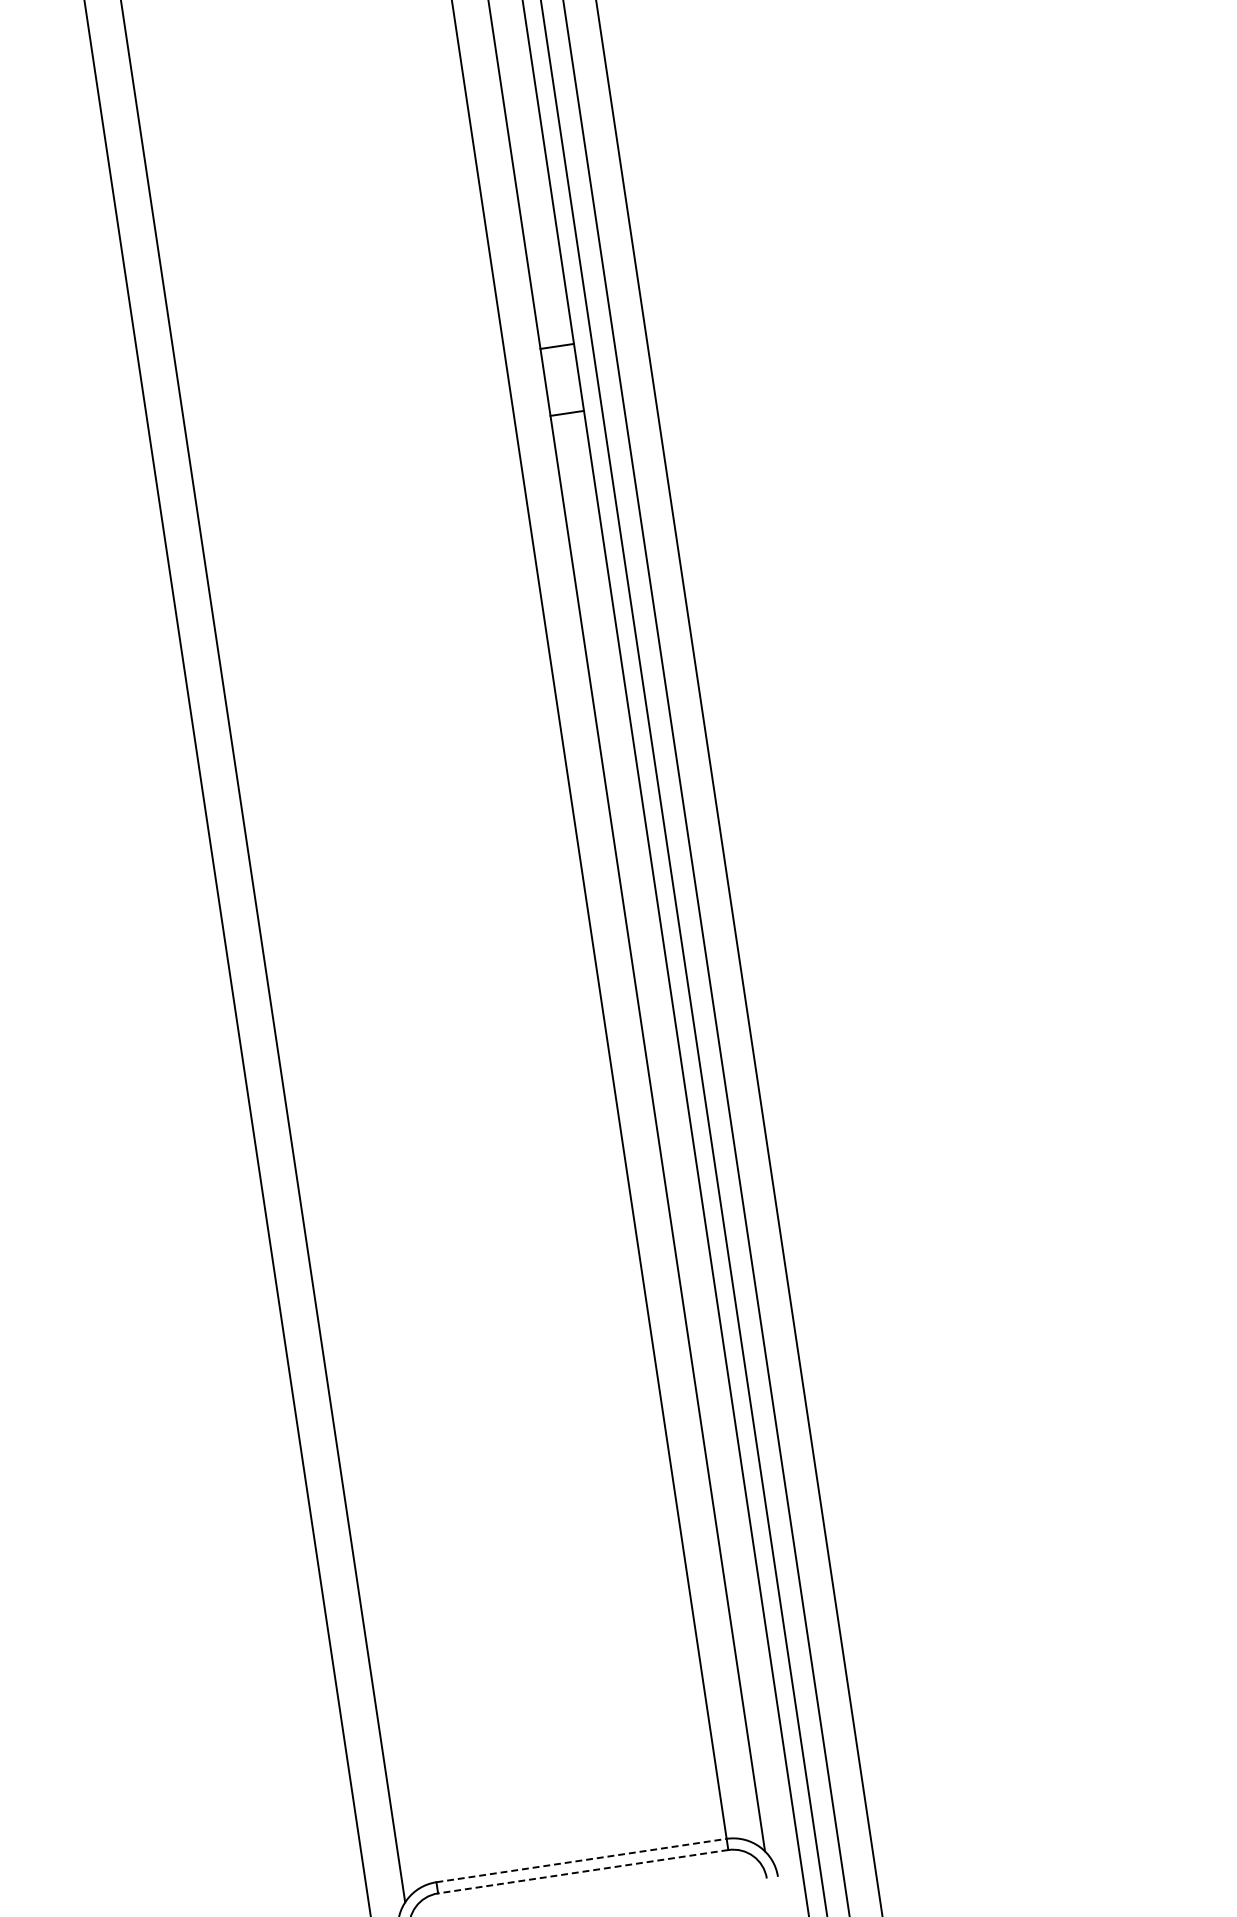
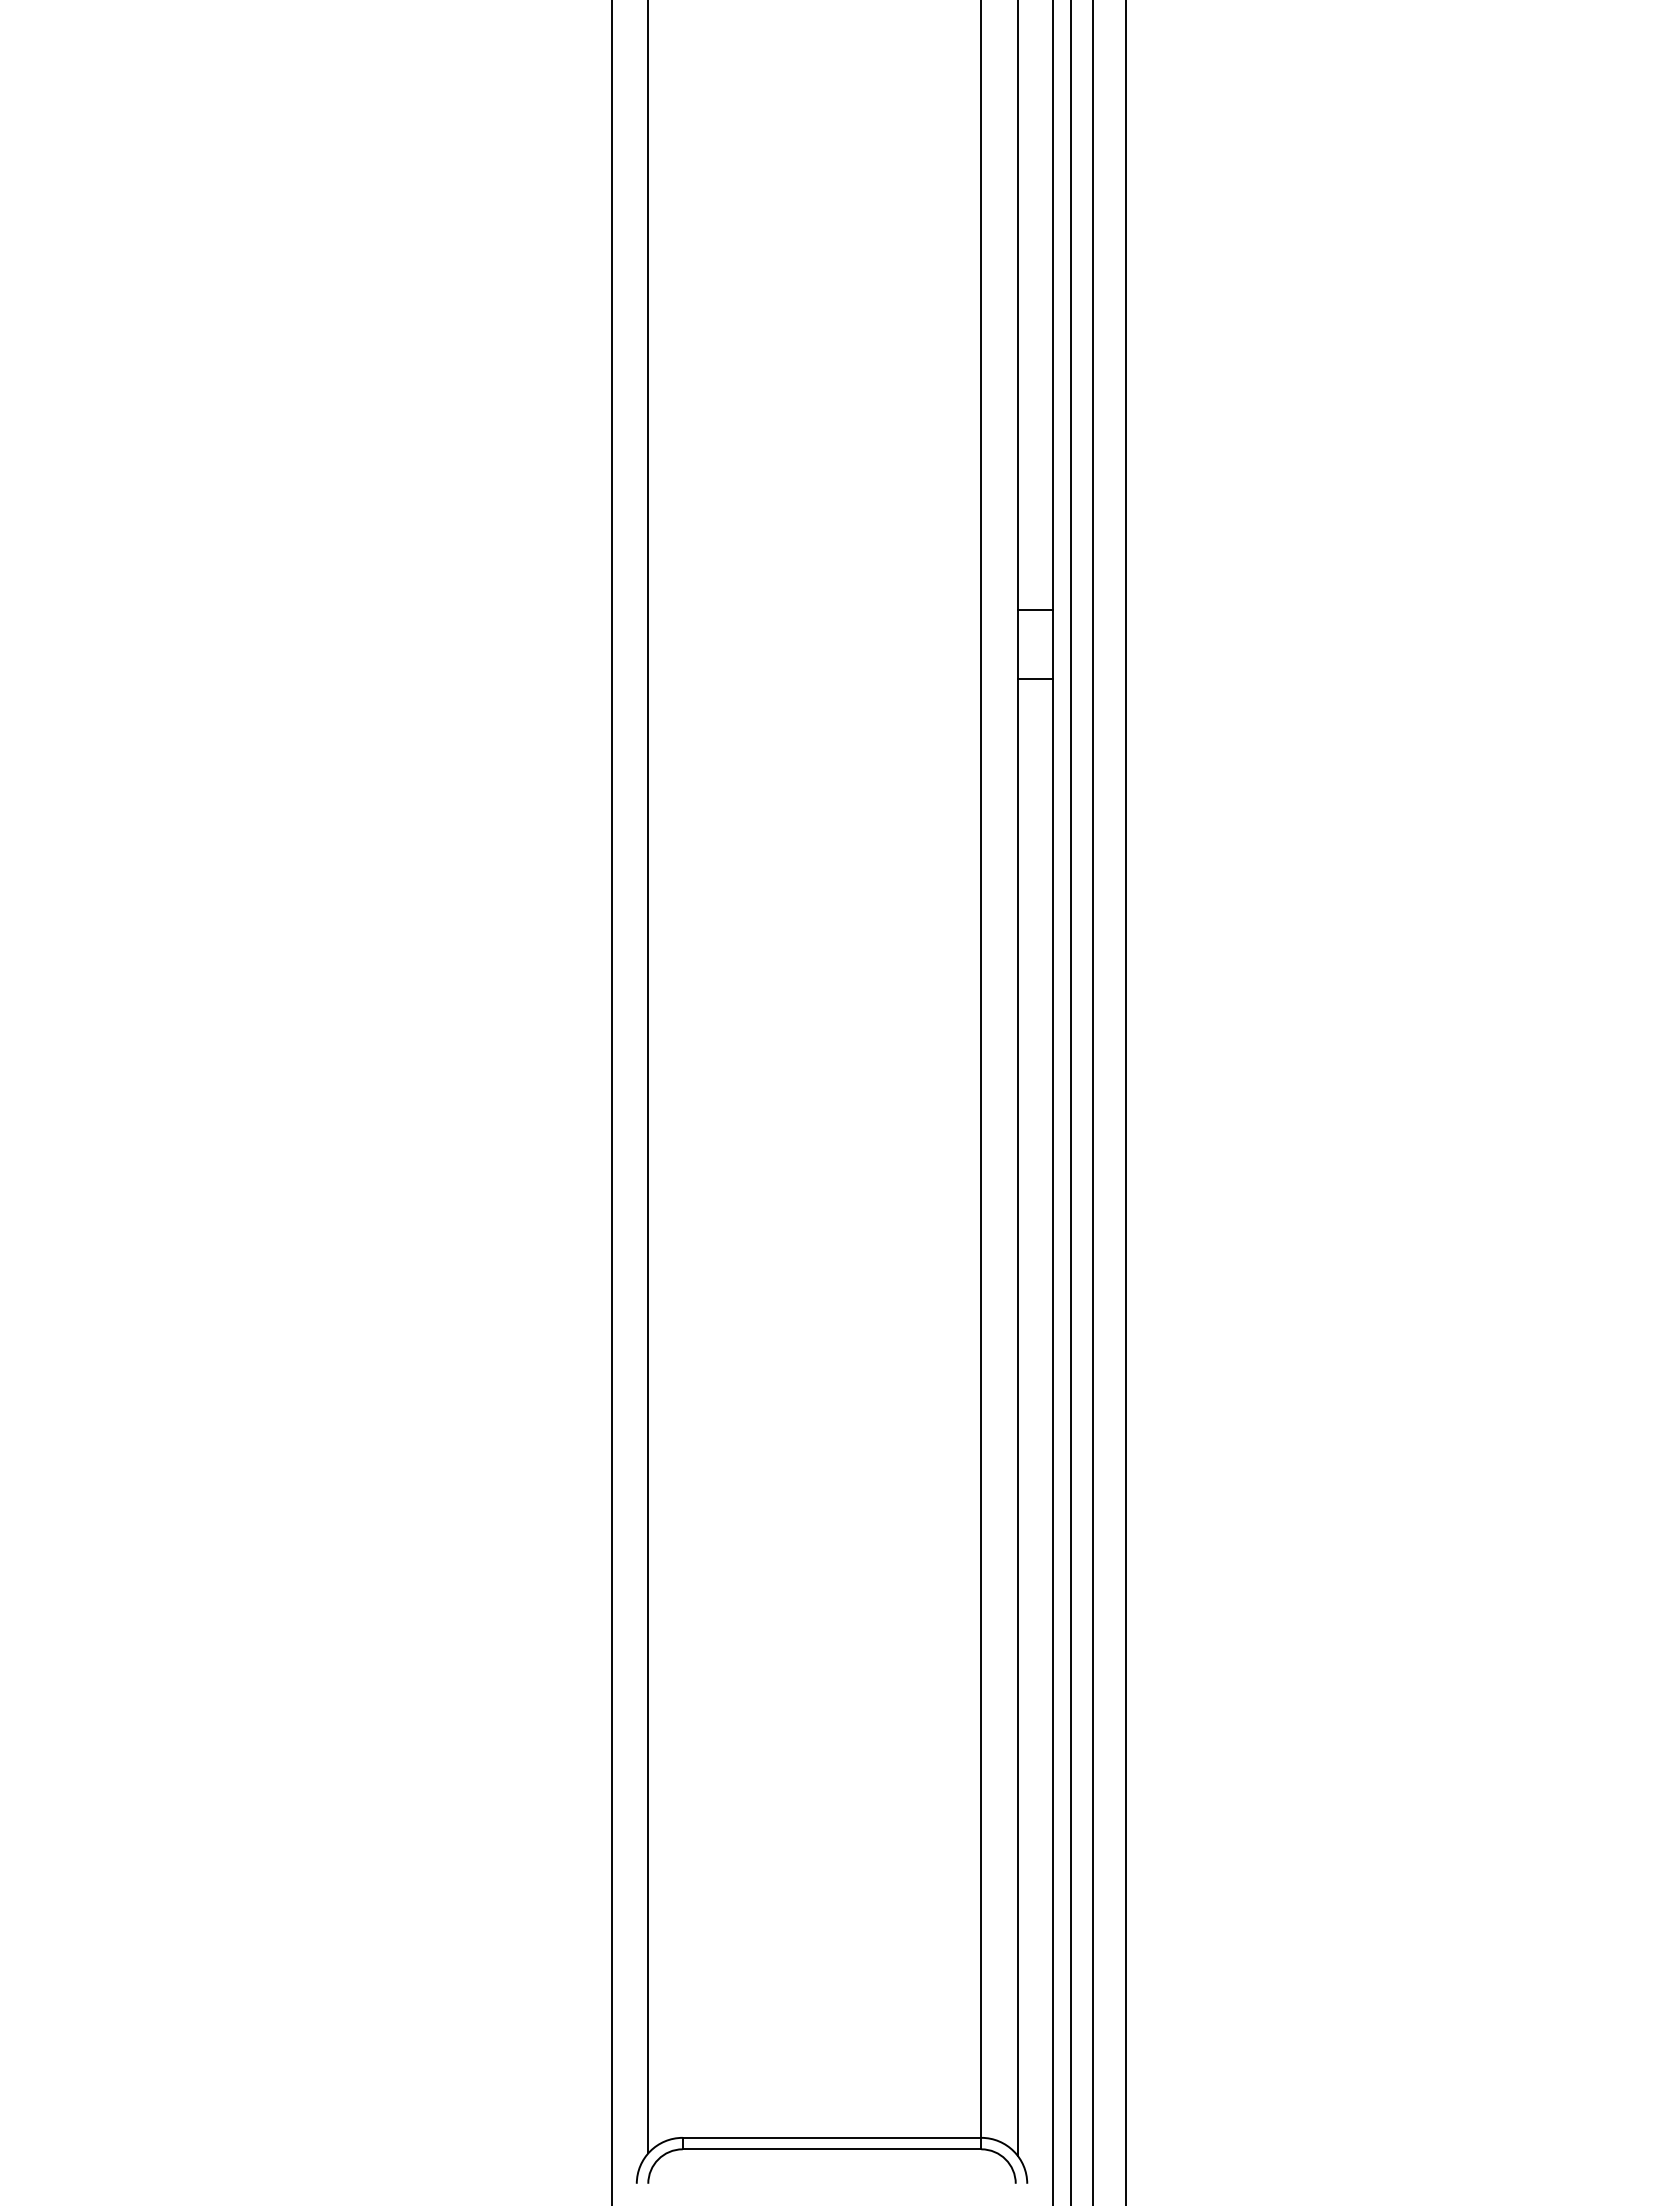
line: (581, 1860) -> (832, 2137), dashed -> solid
line: (582, 1871) -> (831, 2149), dashed -> solid

